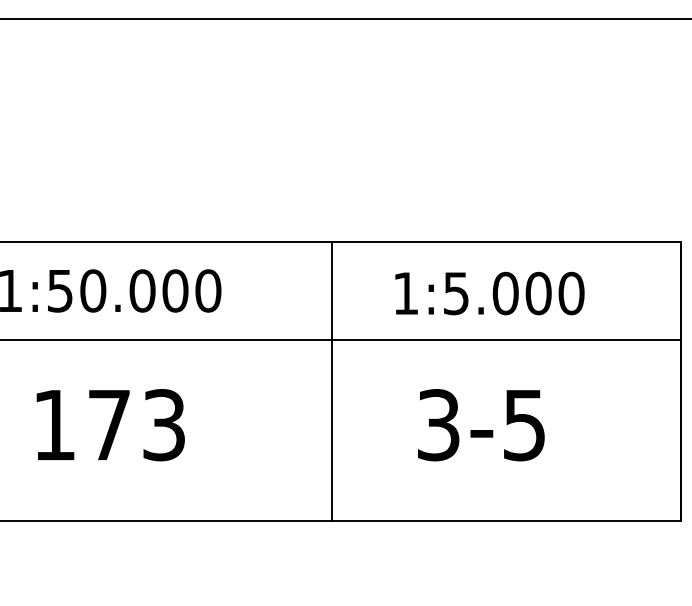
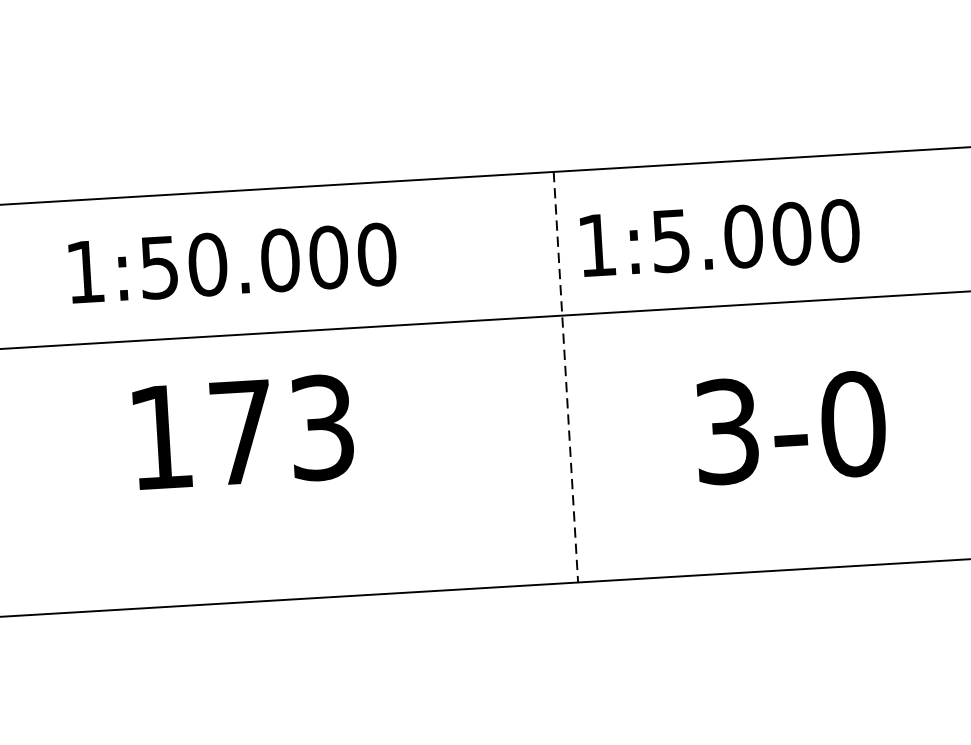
text: (489, 293) -> (719, 238), moved
line: (331, 381) -> (565, 376), solid -> dashed
text: (110, 425) -> (243, 432), moved
text: (524, 425) -> (853, 424), 3-5 -> 3-0

